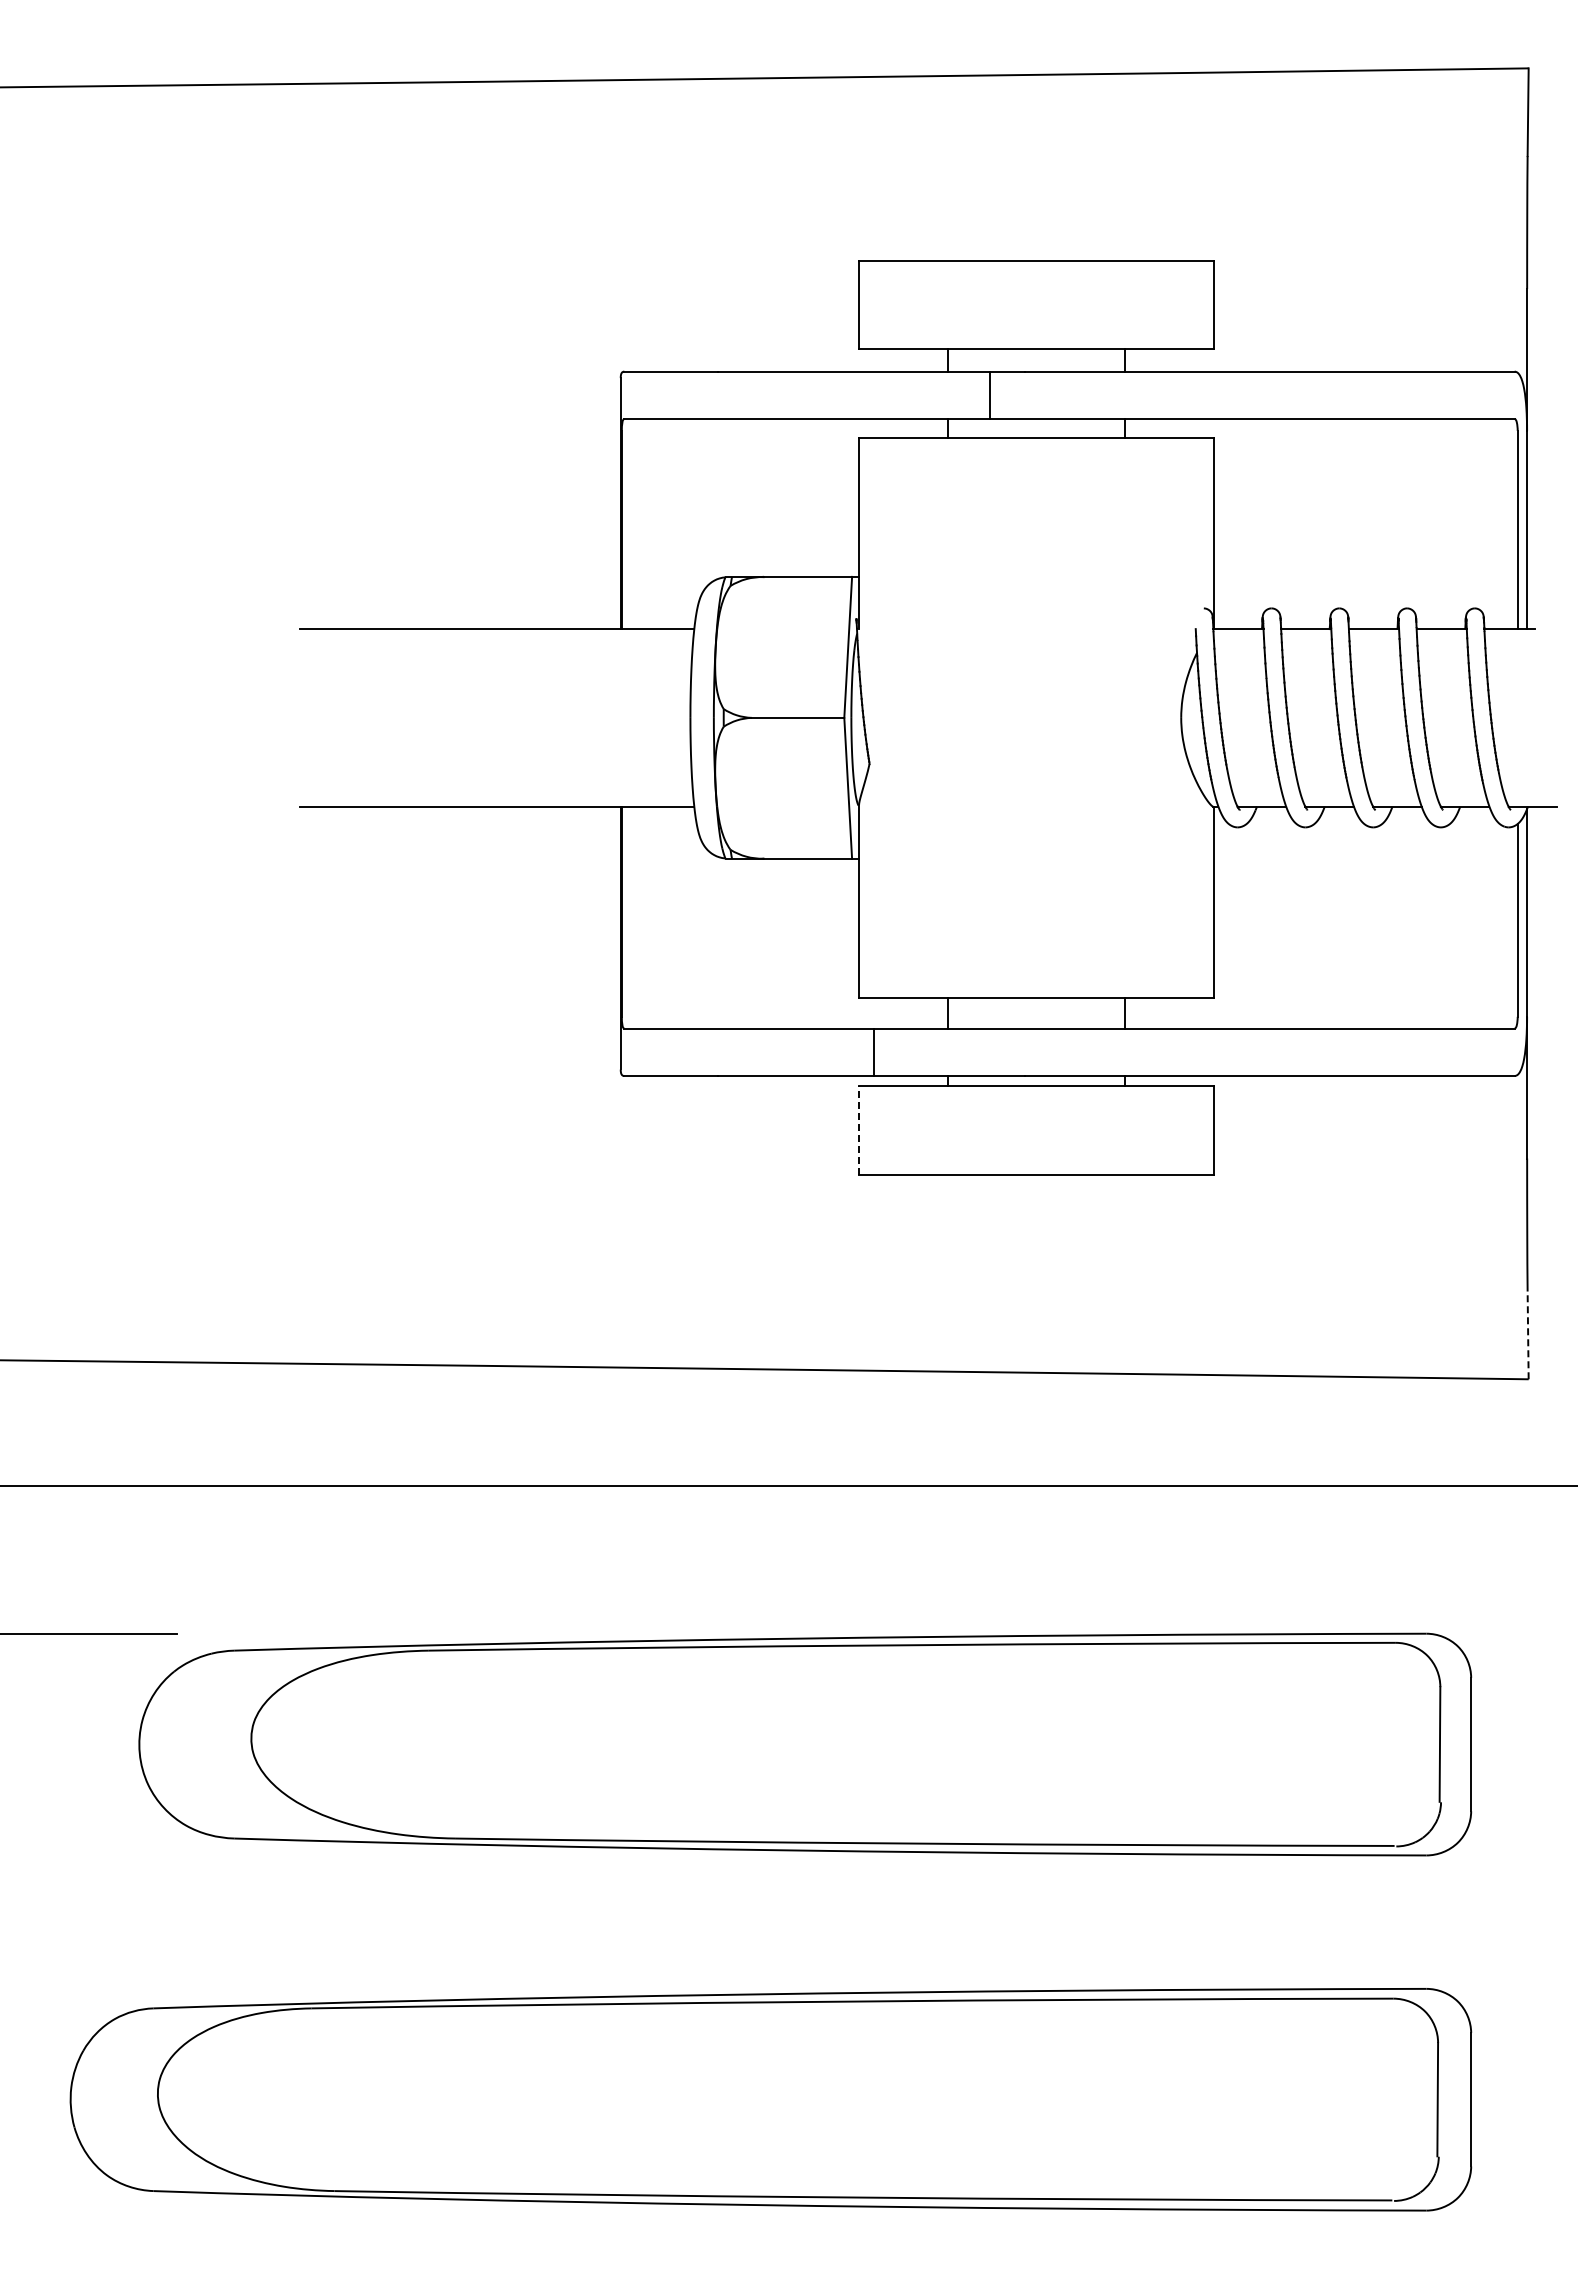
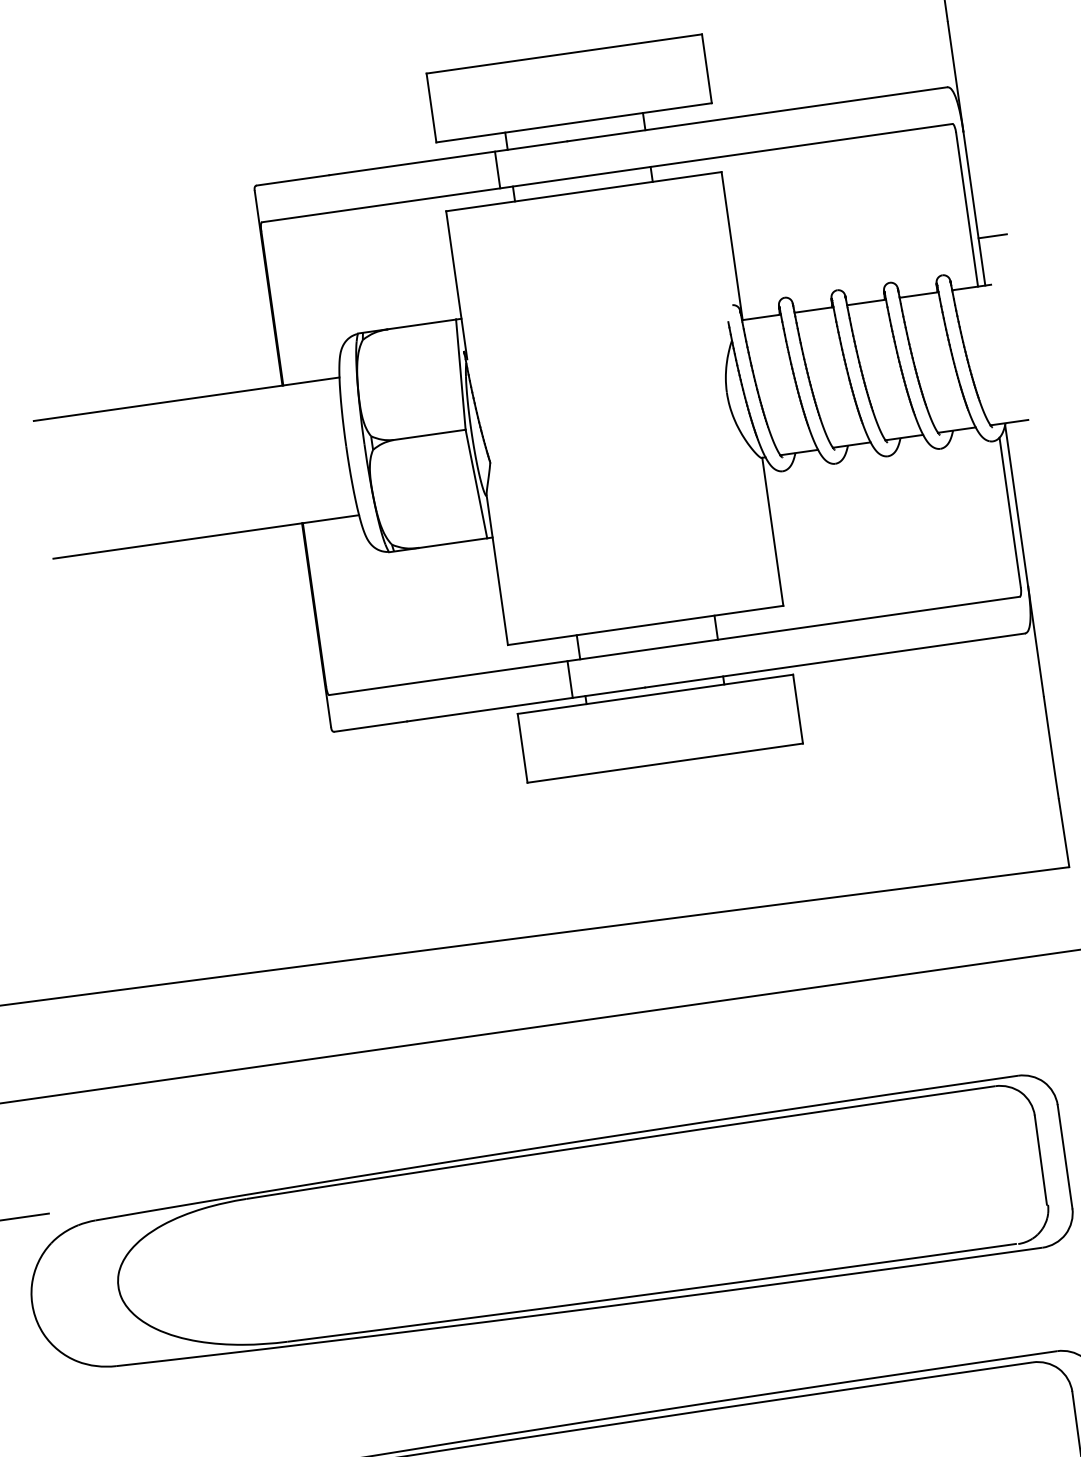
line: (989, 394) -> (497, 169), moved
line: (1545, 568) -> (992, 236), added
line: (873, 1052) -> (570, 679), moved
line: (859, 1130) -> (522, 748), dashed -> solid
line: (1528, 1335) -> (1064, 833), dashed -> solid

